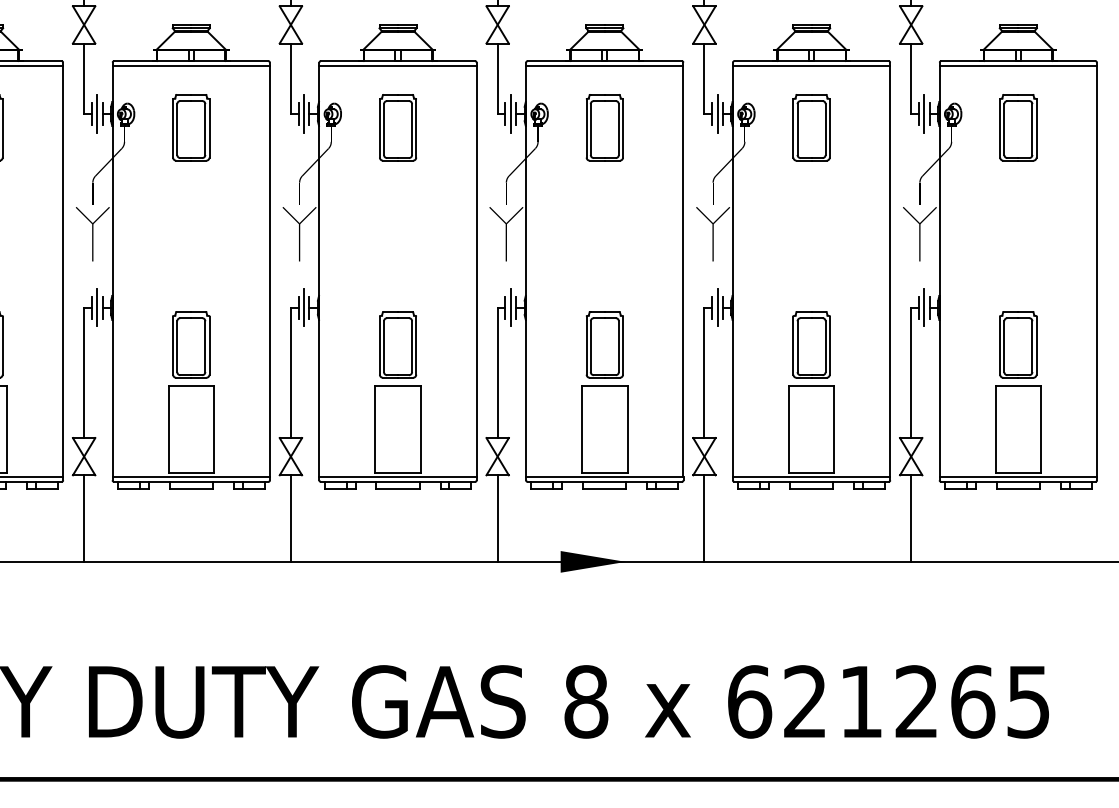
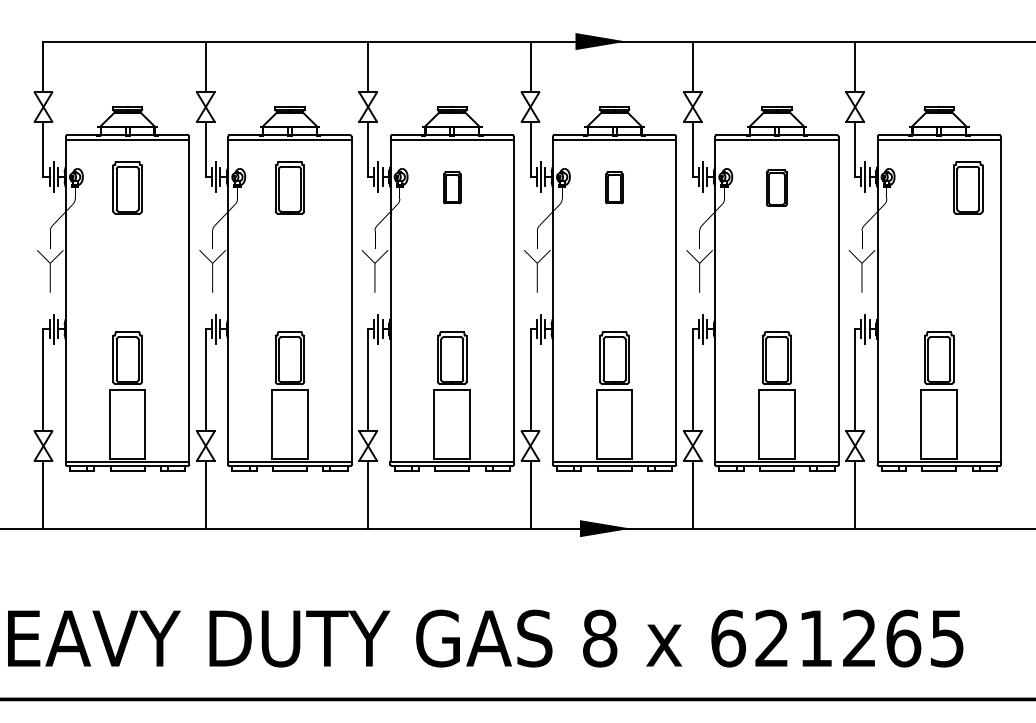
part: (398, 127) -> (452, 187), size x0.6
part: (604, 127) -> (614, 187), size x0.6
part: (811, 127) -> (776, 187), size x0.7
part: (1018, 127) -> (968, 187), moved

